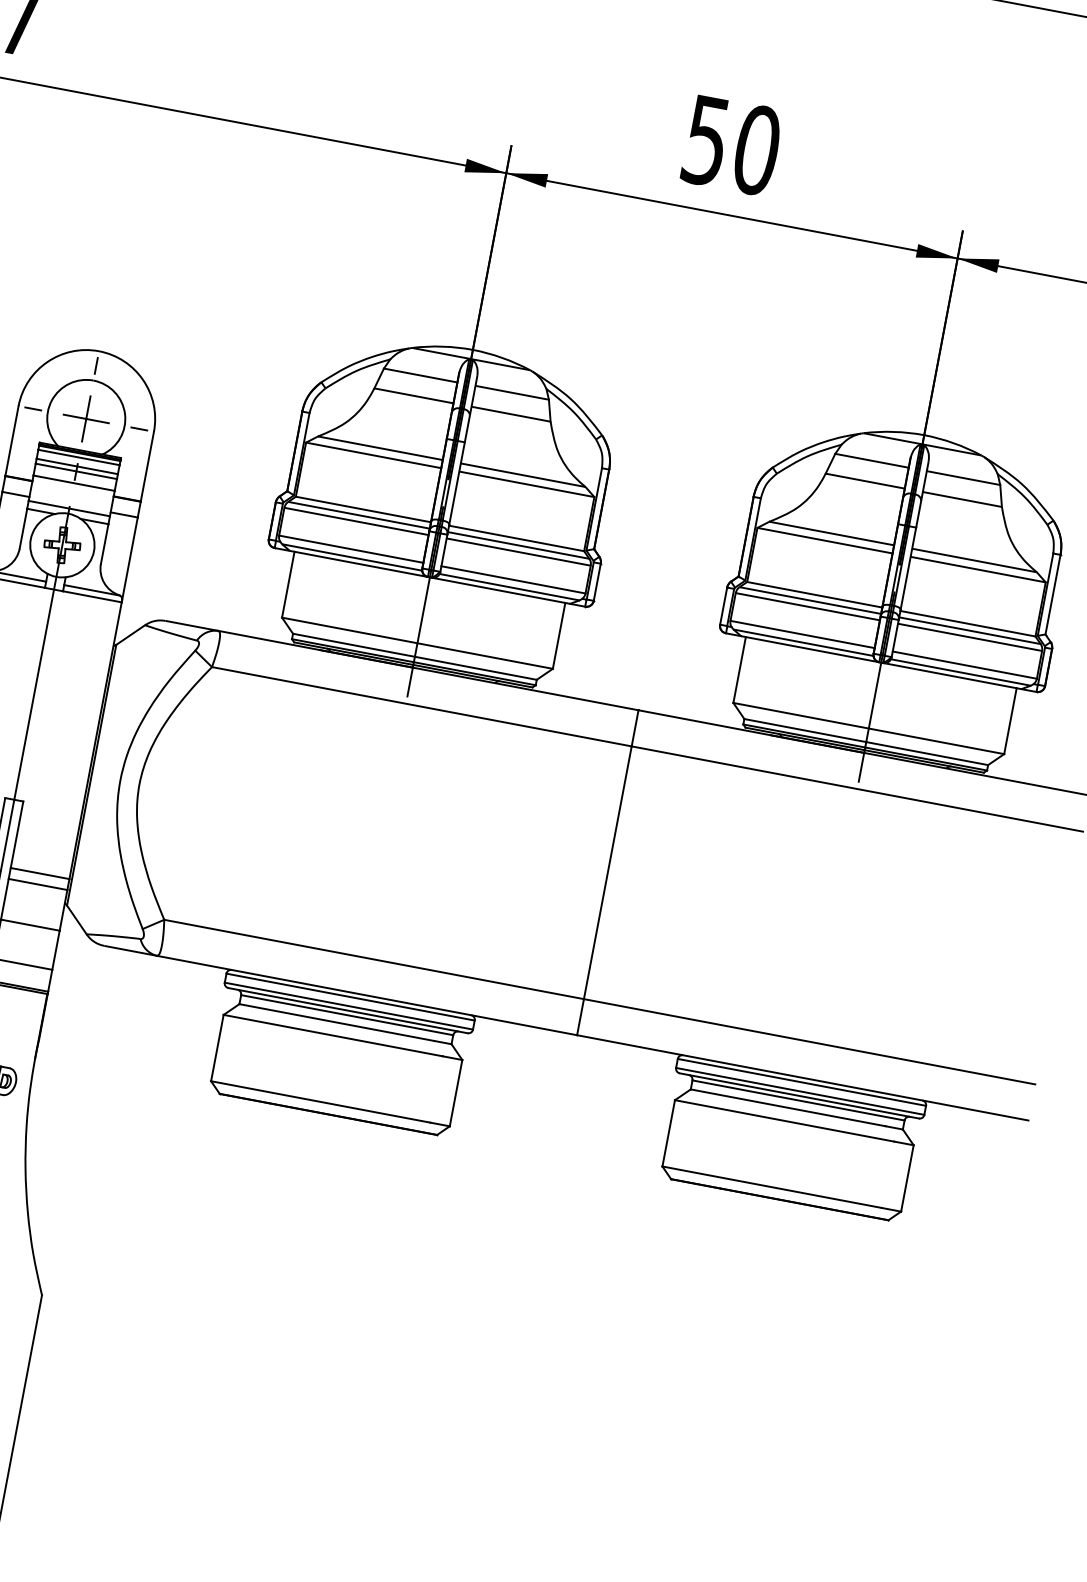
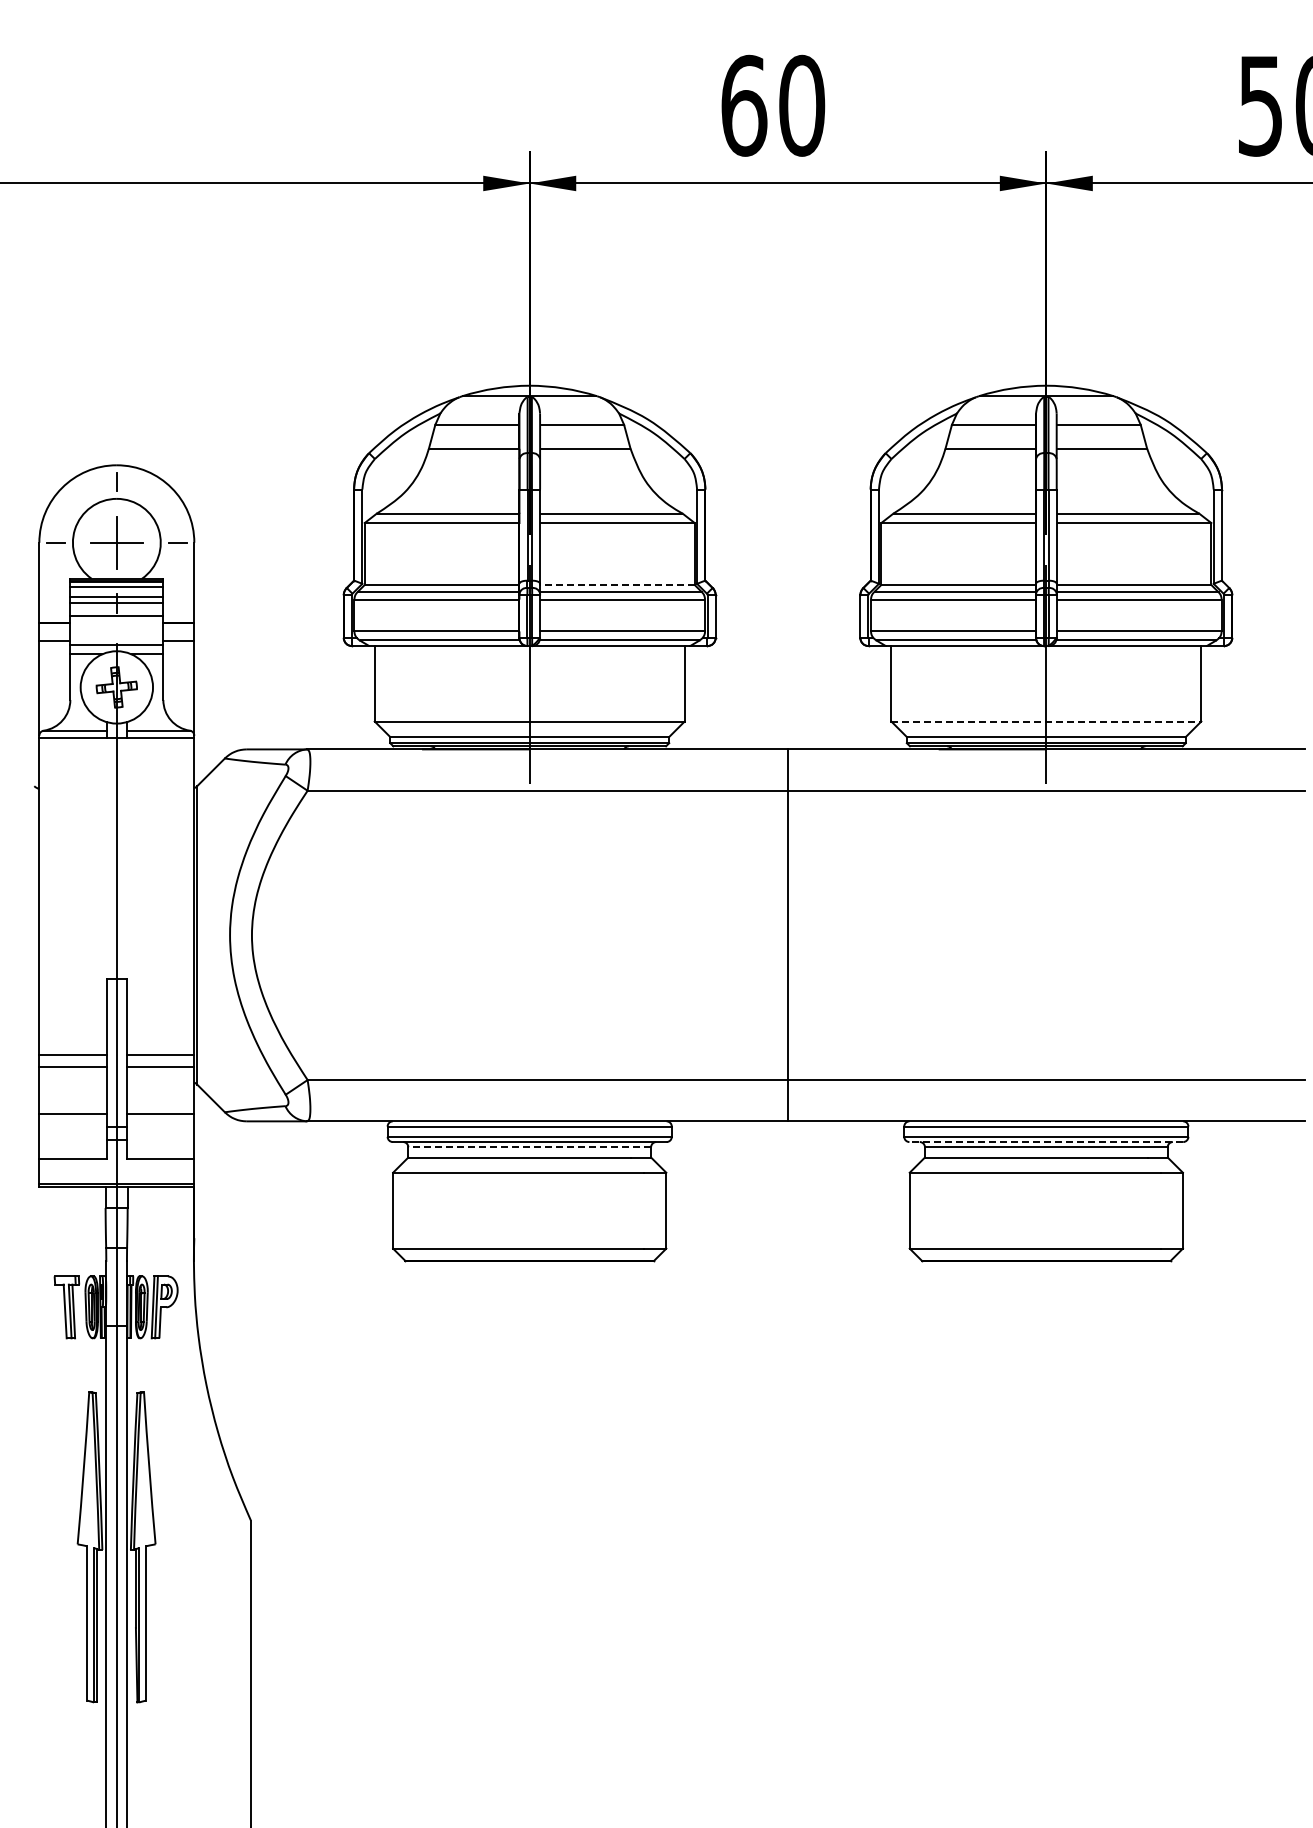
text: (706, 140) -> (744, 105), 50 -> 60
line: (515, 537) -> (616, 584), solid -> dashed
line: (868, 728) -> (1046, 721), solid -> dashed
line: (346, 1015) -> (529, 1147), solid -> dashed
line: (799, 1096) -> (1046, 1142), solid -> dashed

